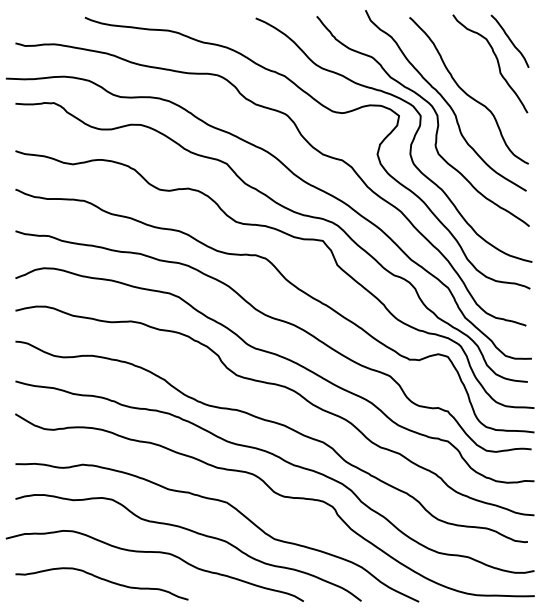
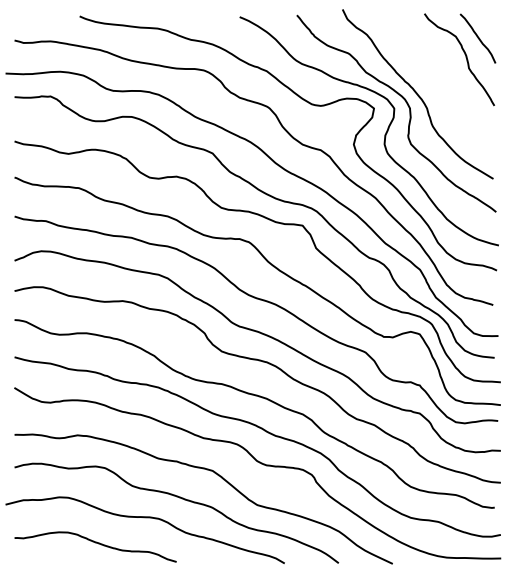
curve: (466, 92) -> (437, 86), removed

